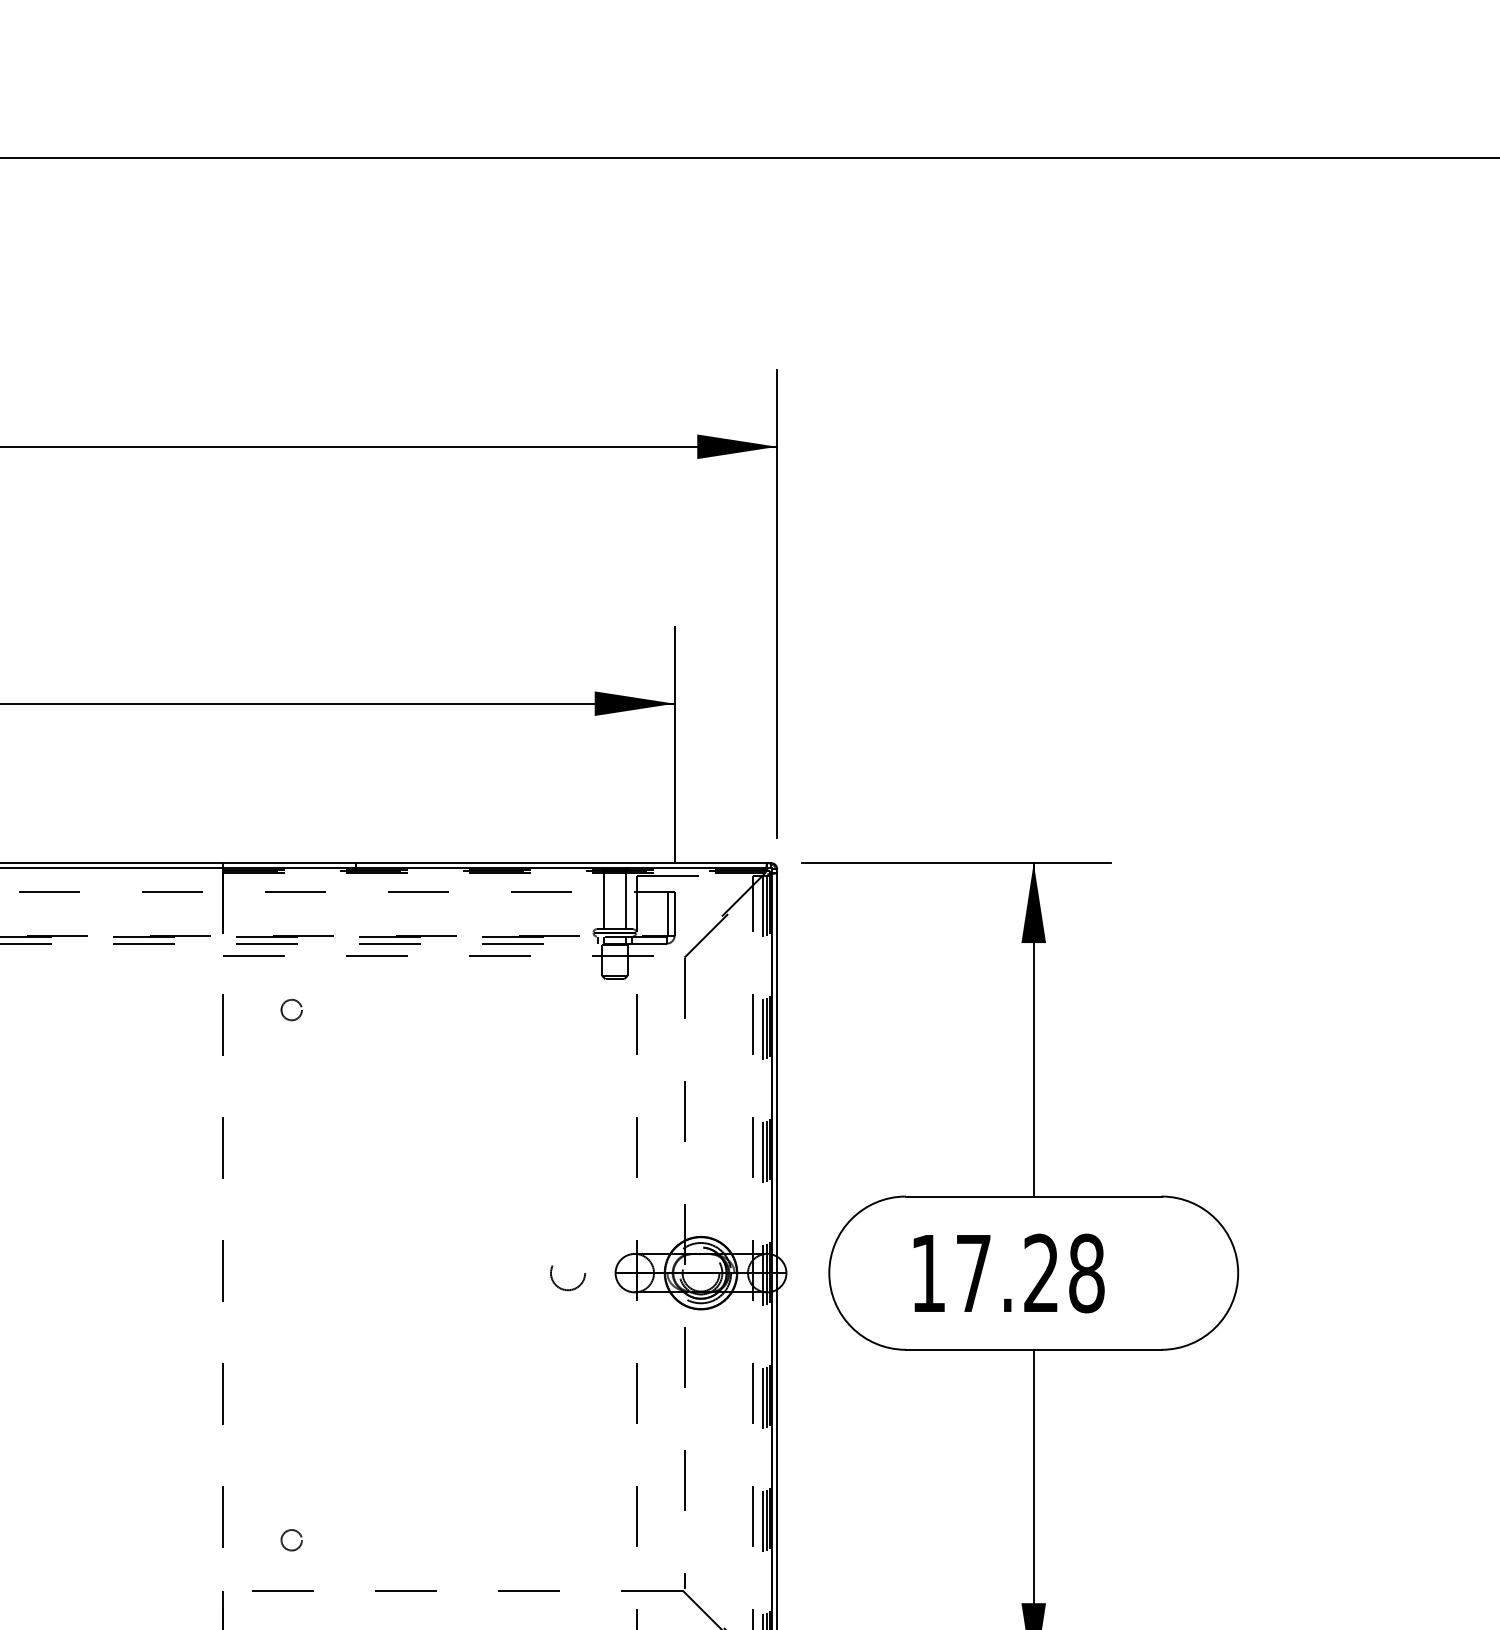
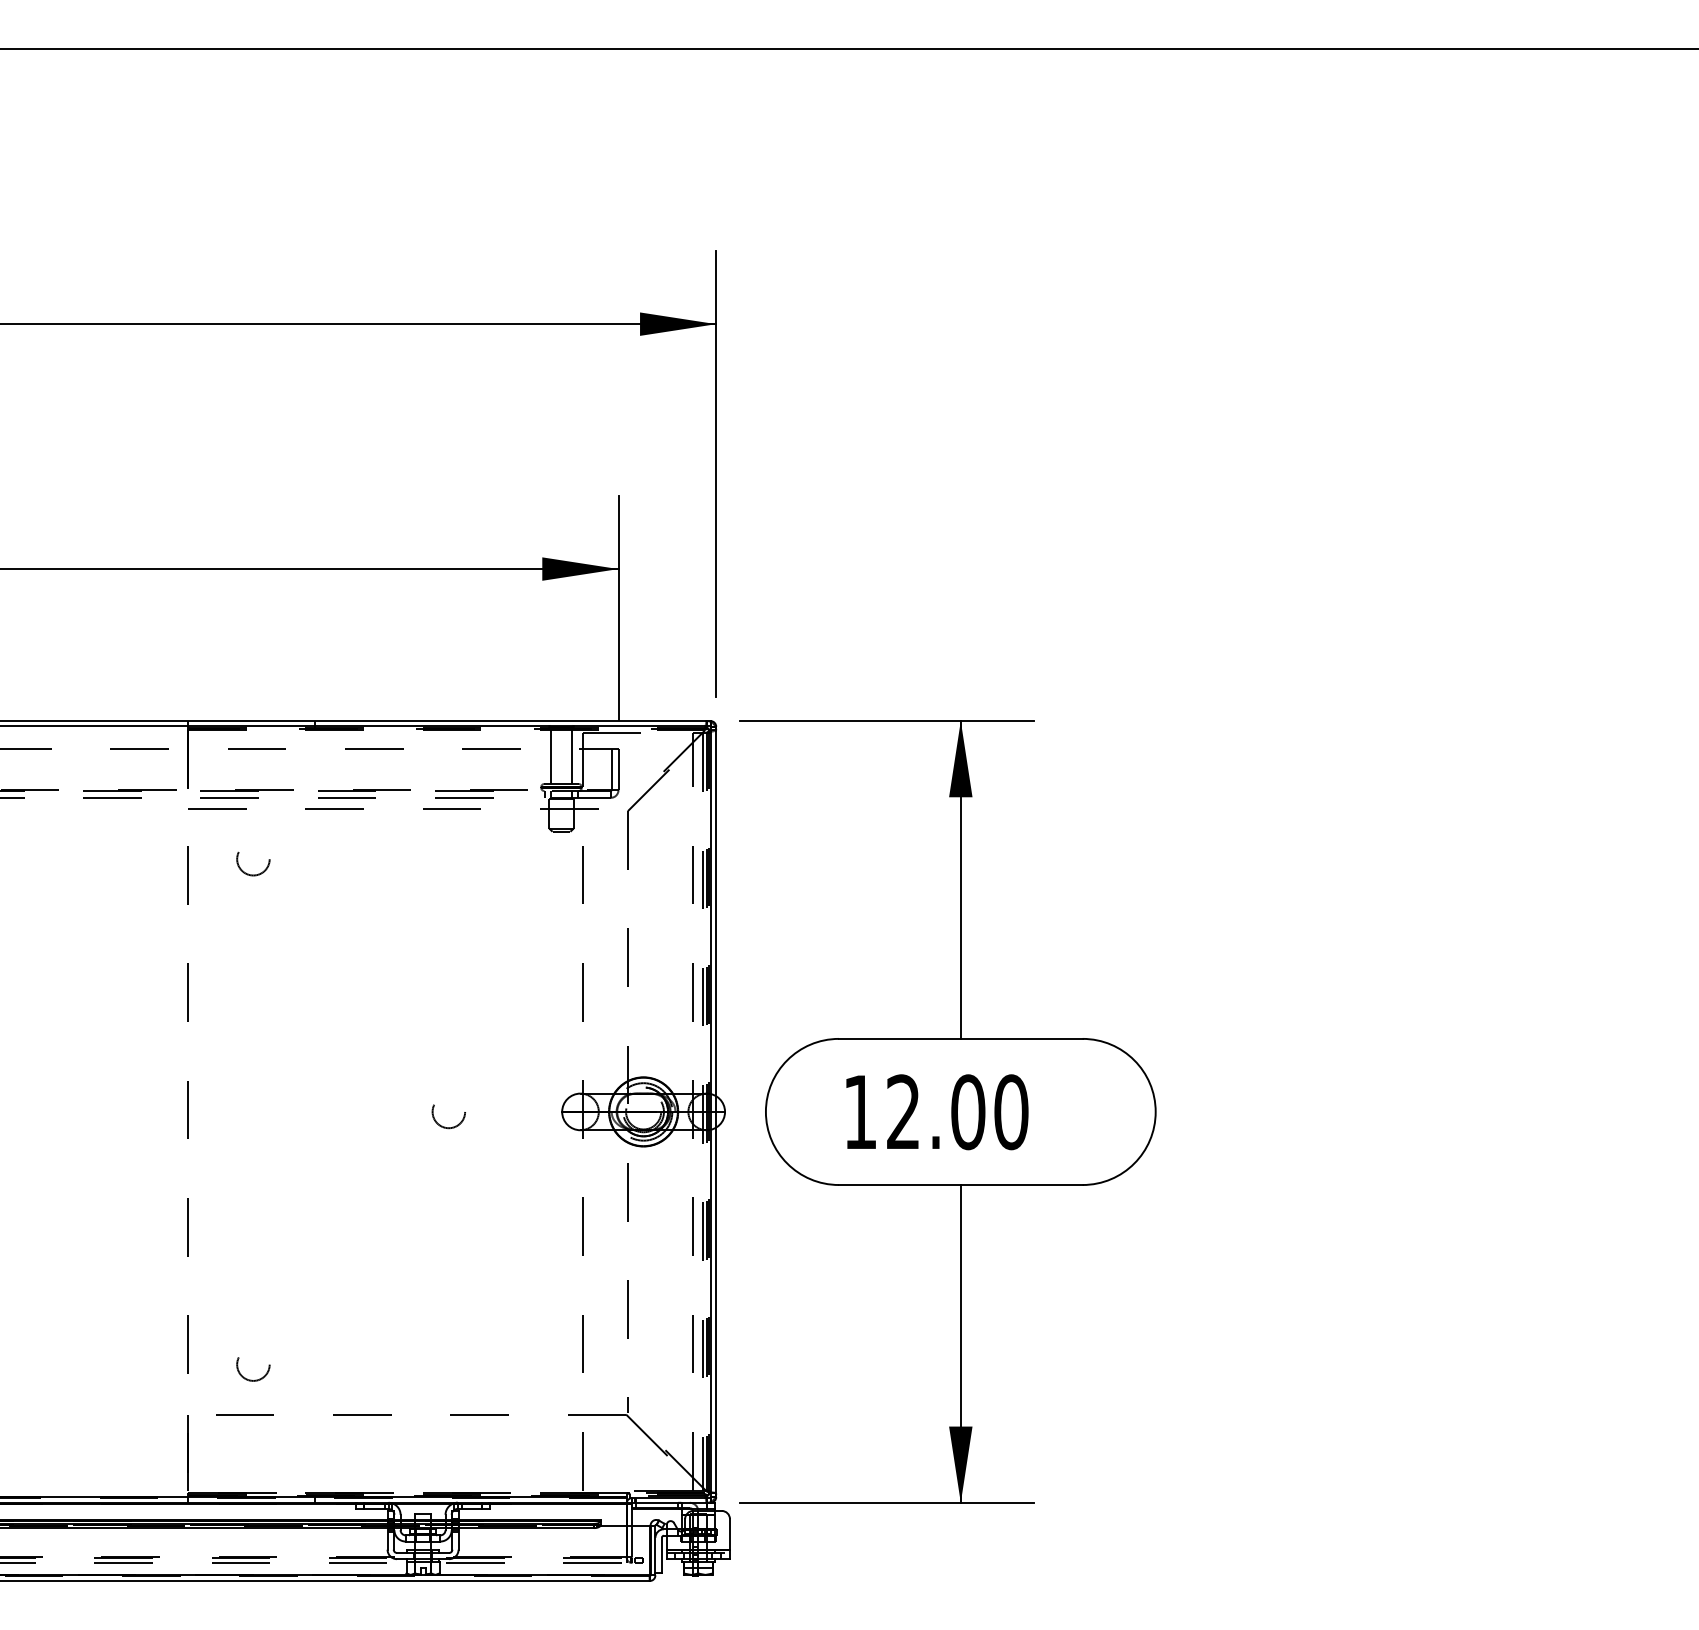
circle: (291, 1012) -> (253, 863), size x1.67
text: (1030, 1273) -> (957, 1112), 17.28 -> 12.00
circle: (567, 1277) -> (448, 1116), moved
circle: (291, 1543) -> (253, 1369), size x1.67

